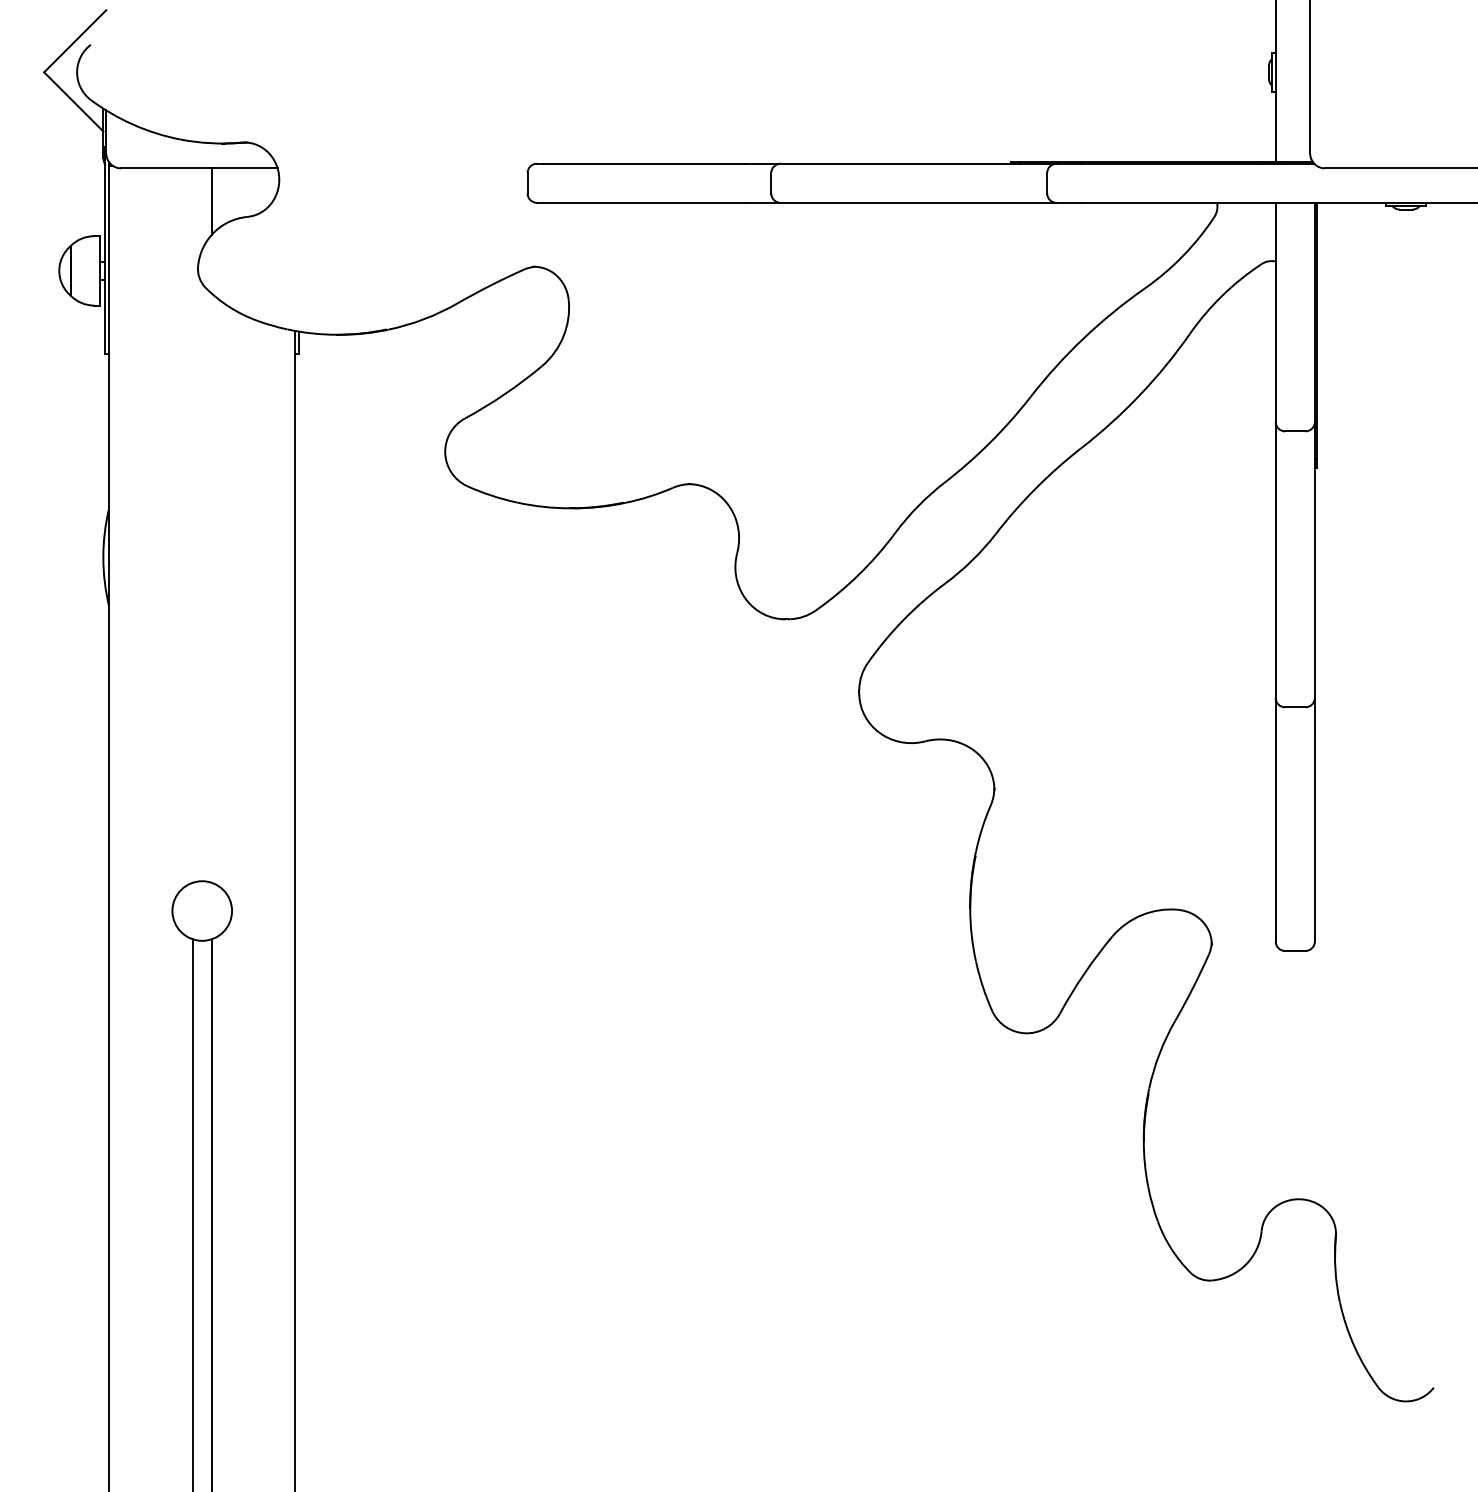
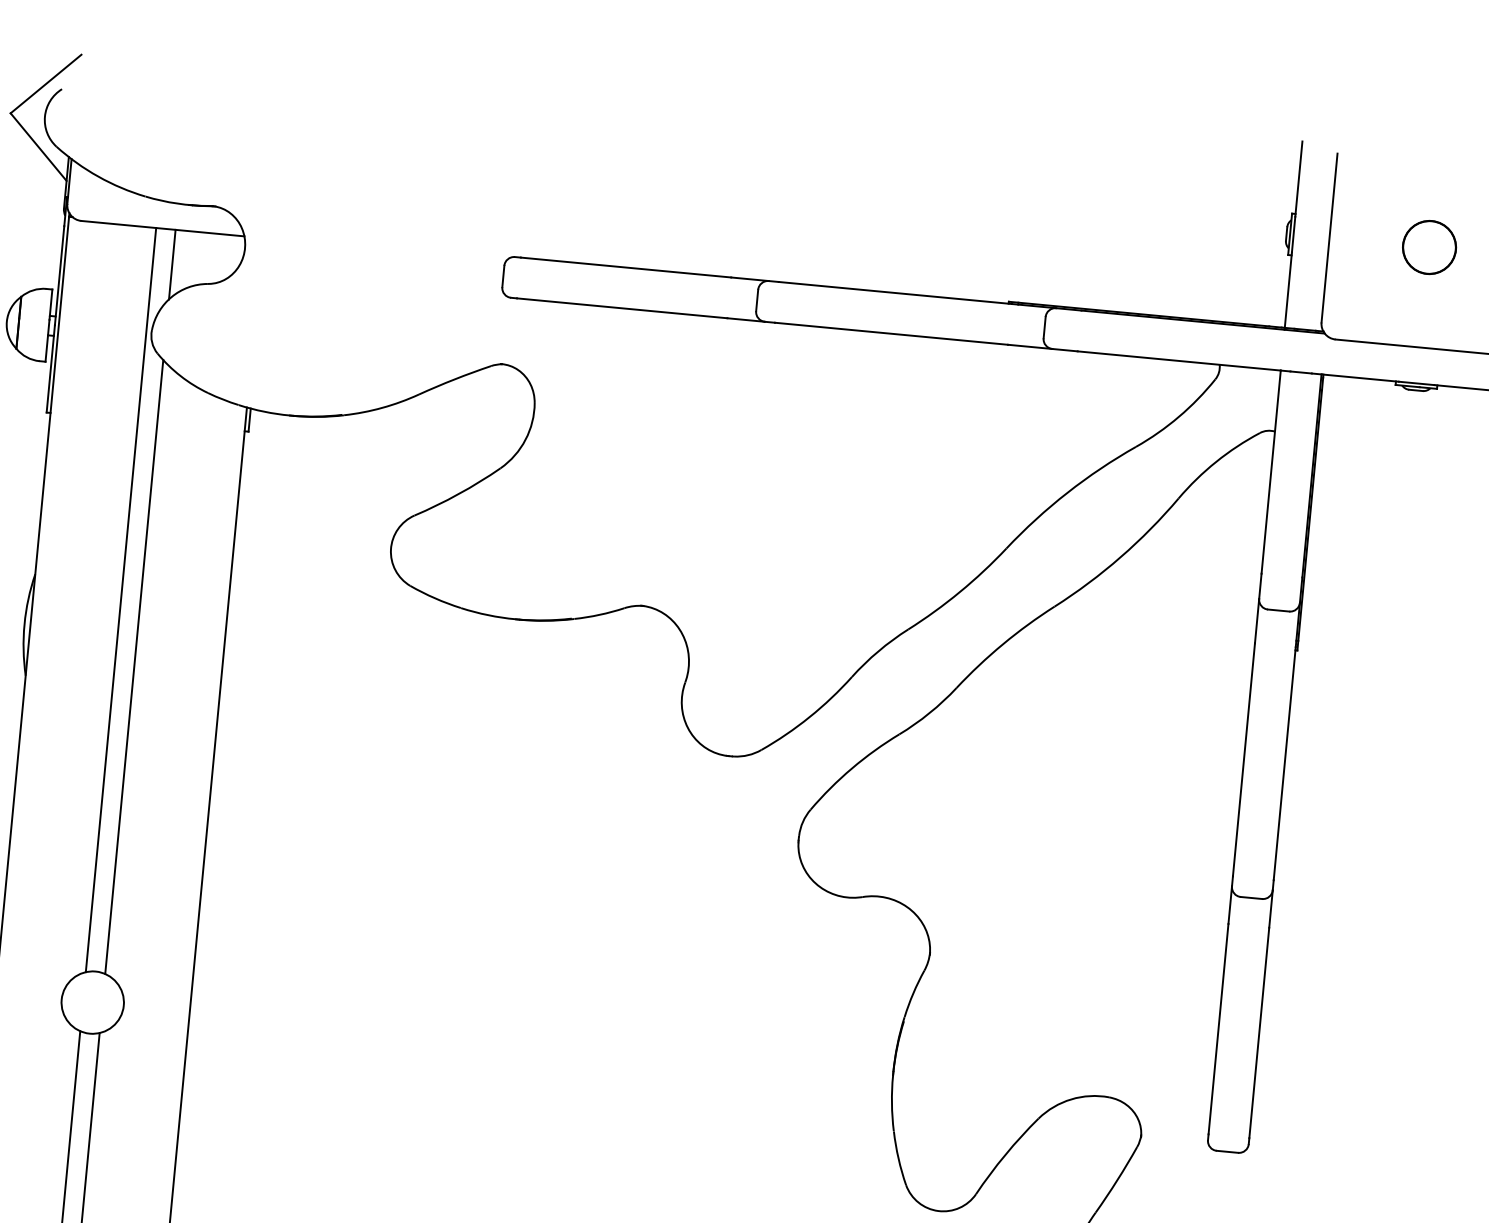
part: (1405, 72) -> (1428, 247), added
line: (192, 525) -> (120, 600), added
line: (211, 587) -> (134, 666), added

